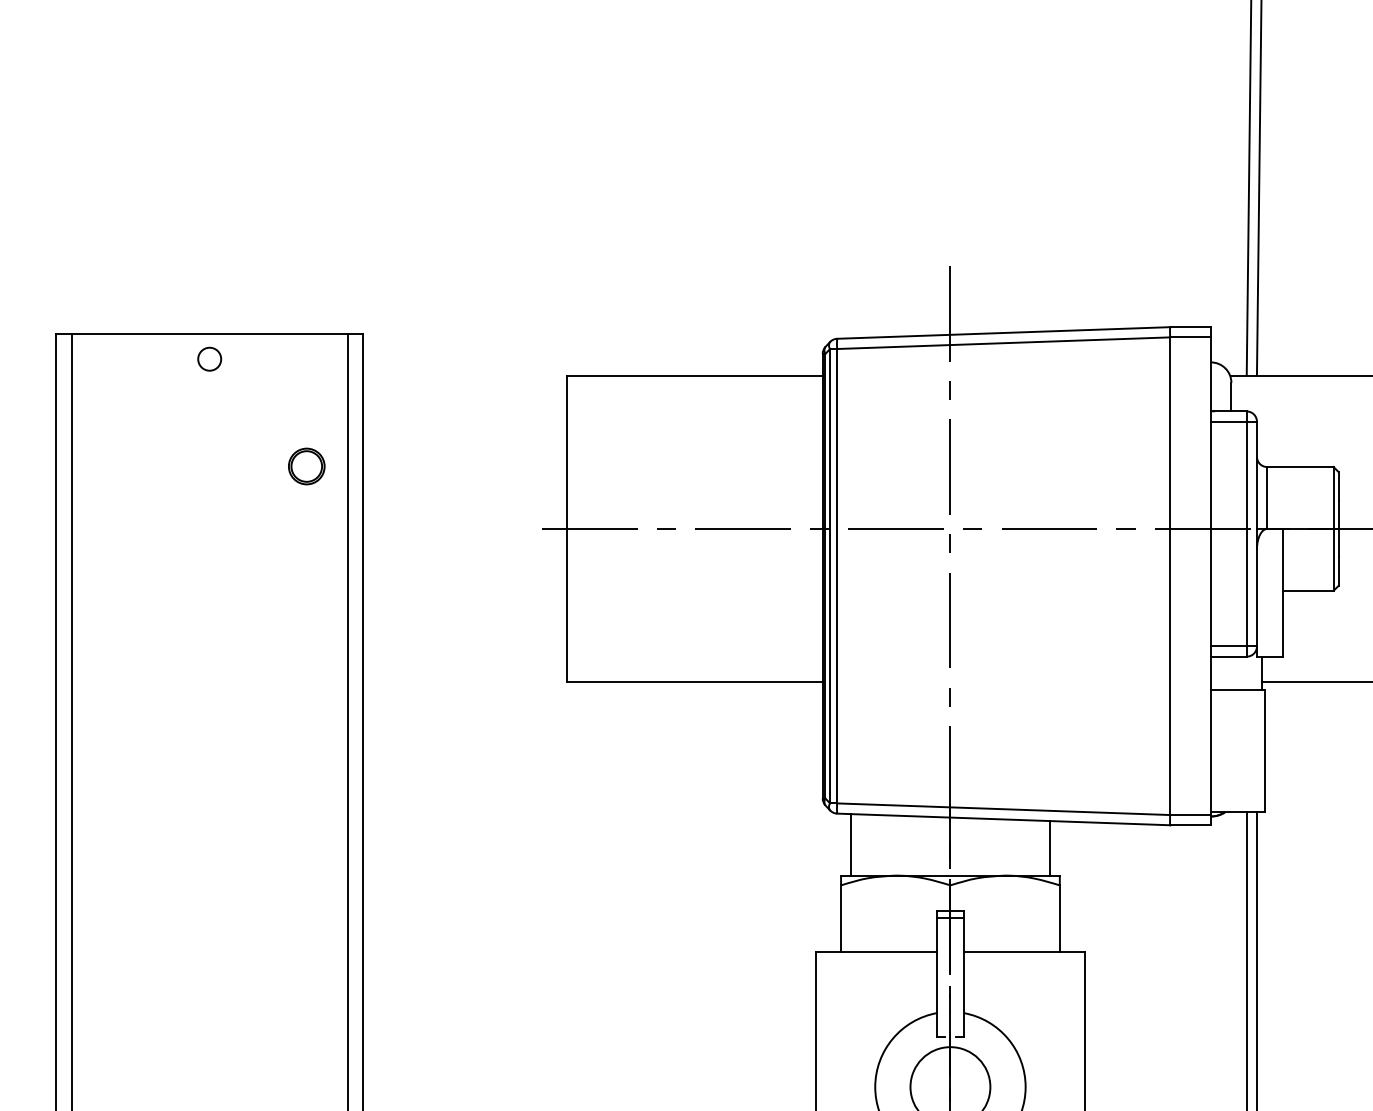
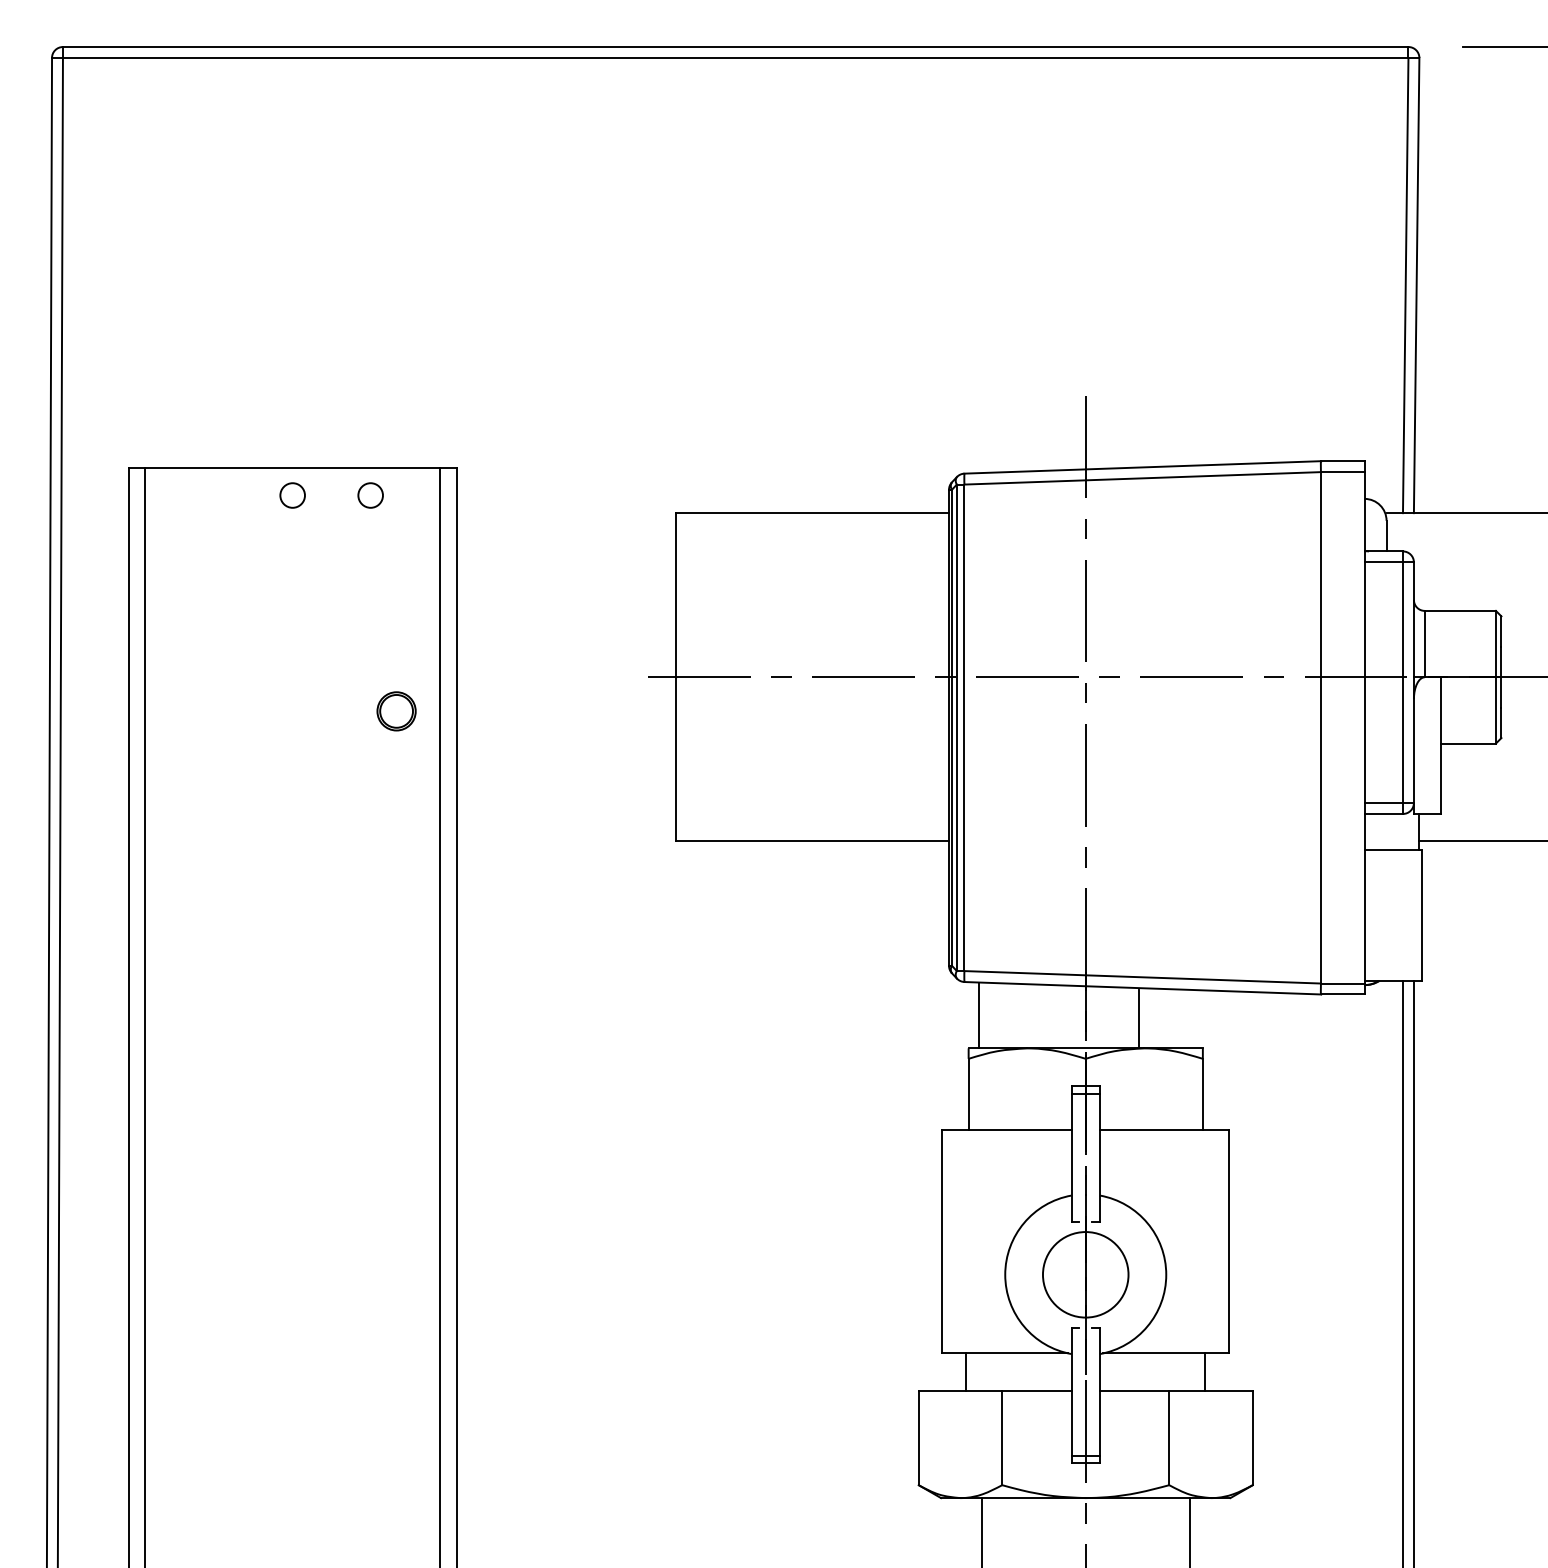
circle: (282, 359) -> (370, 495), added
part: (306, 466) -> (396, 711), moved
line: (1050, 847) -> (1138, 1018), moved

